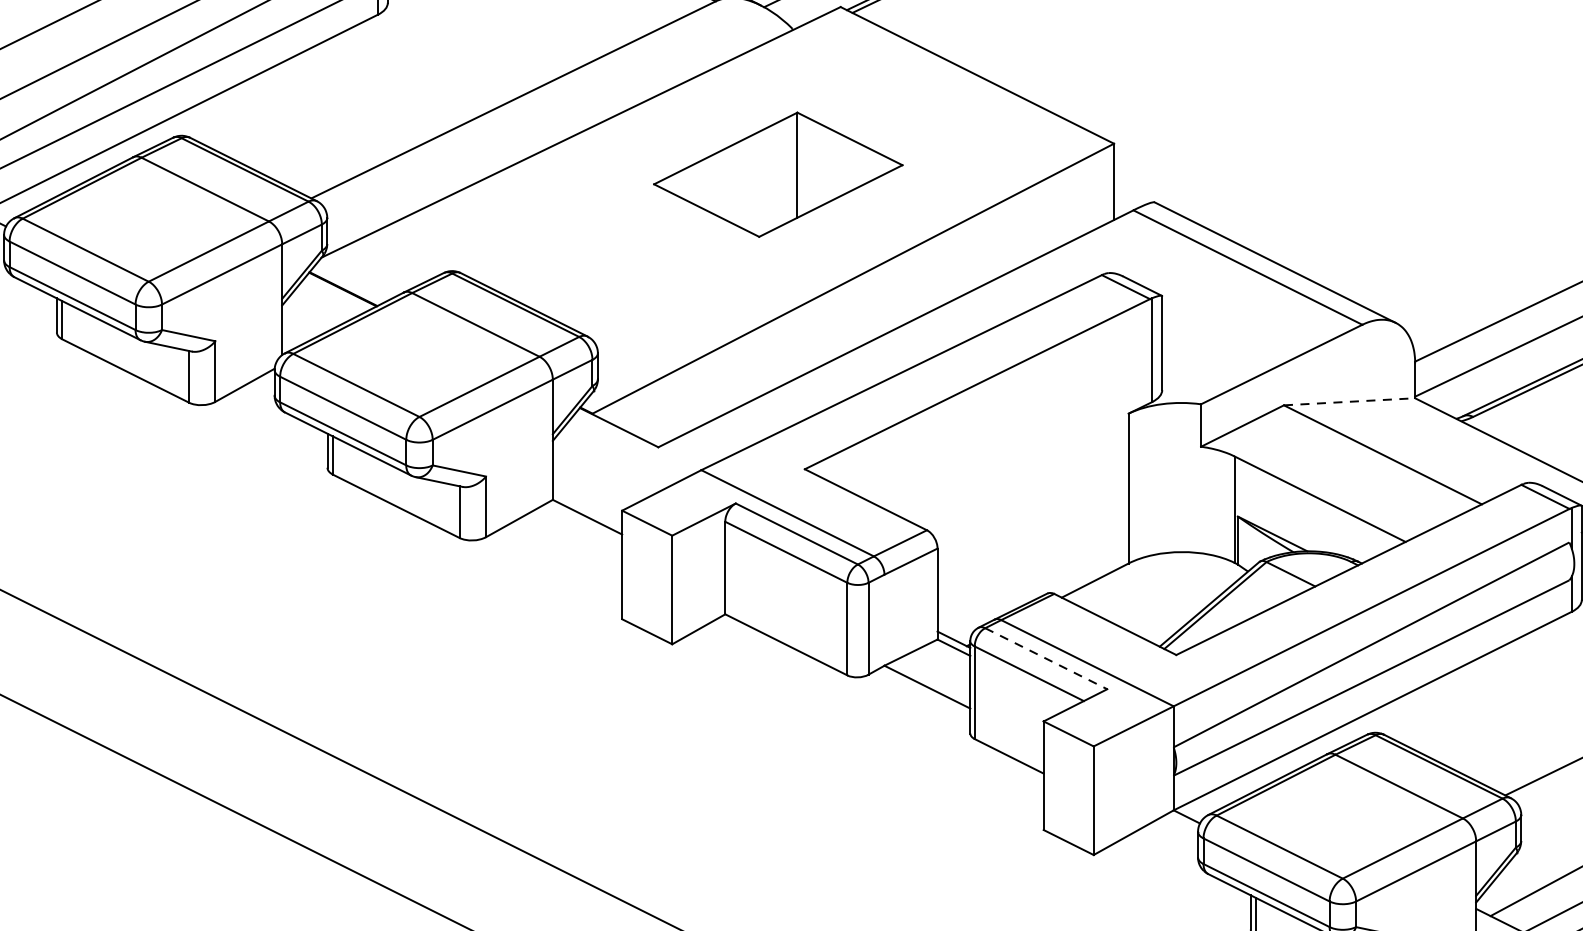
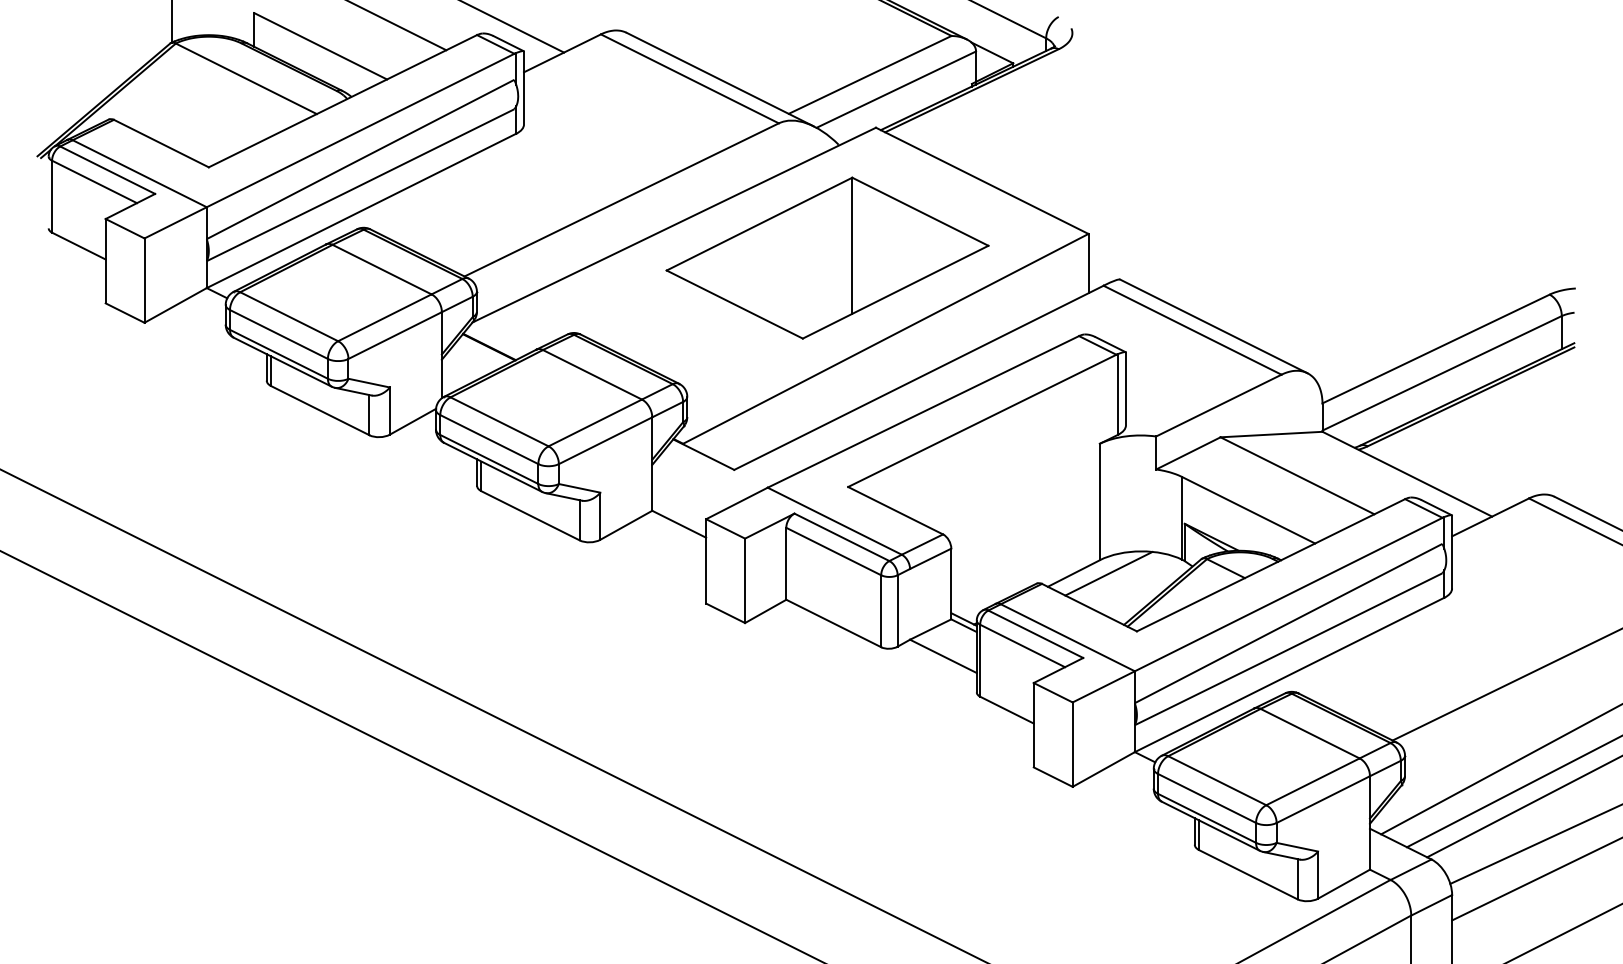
part: (778, 174) -> (827, 257), size x1.67
line: (1350, 401) -> (1272, 434), dashed -> solid
line: (1139, 580) -> (1108, 573), added
line: (1047, 659) -> (1036, 634), dashed -> solid

